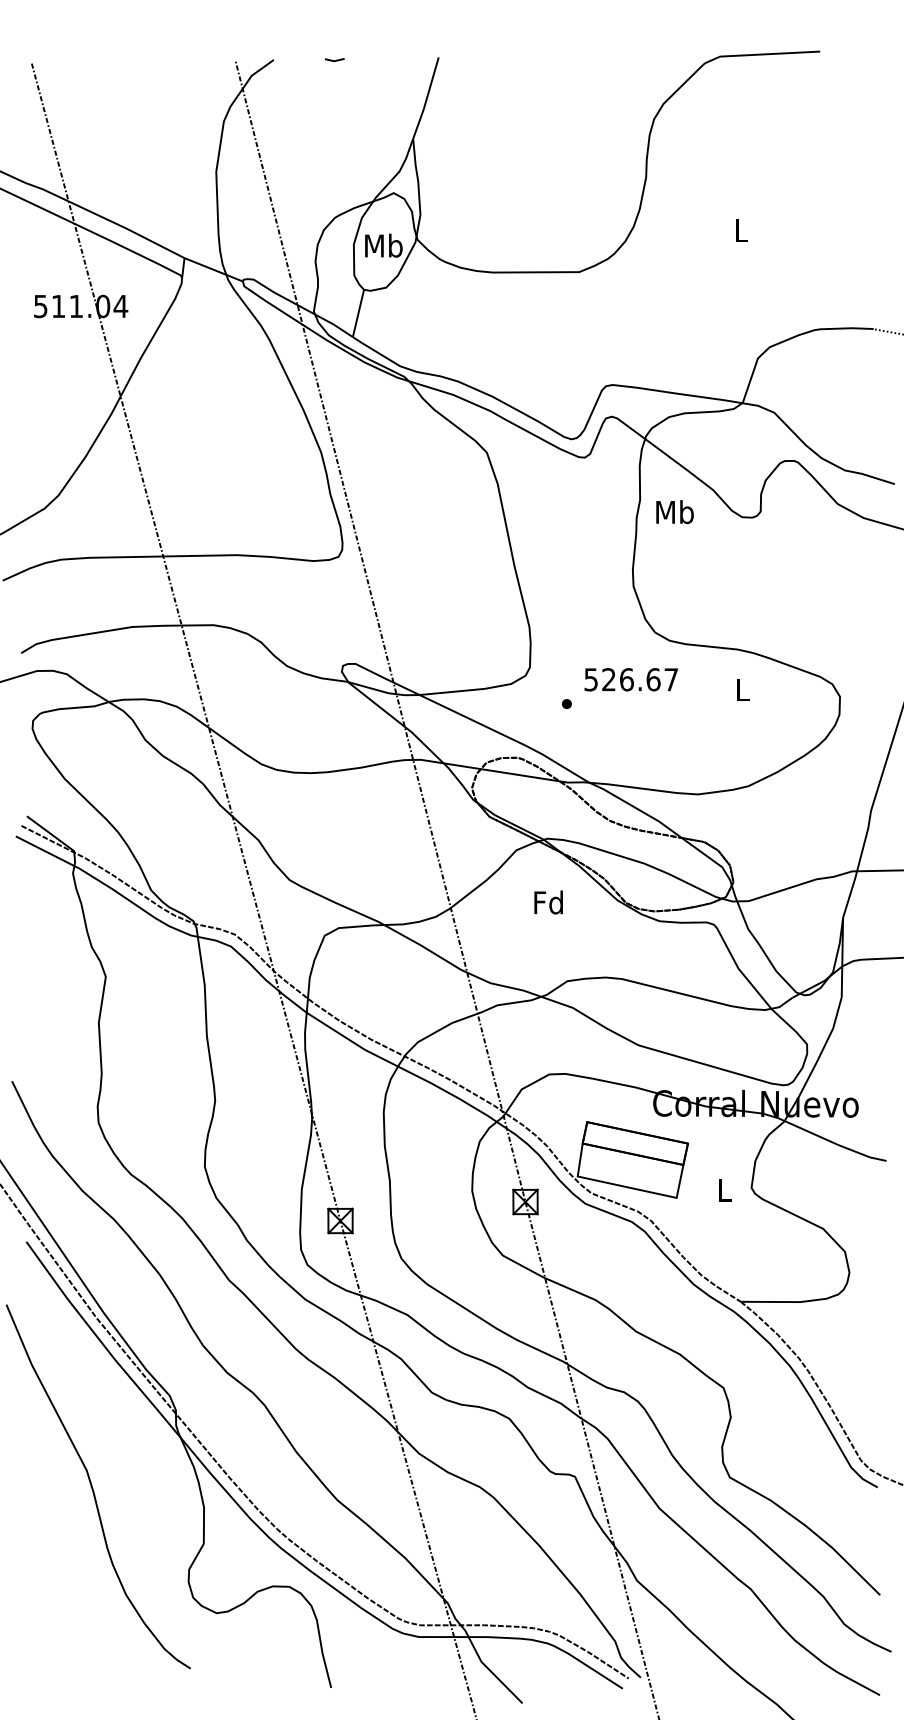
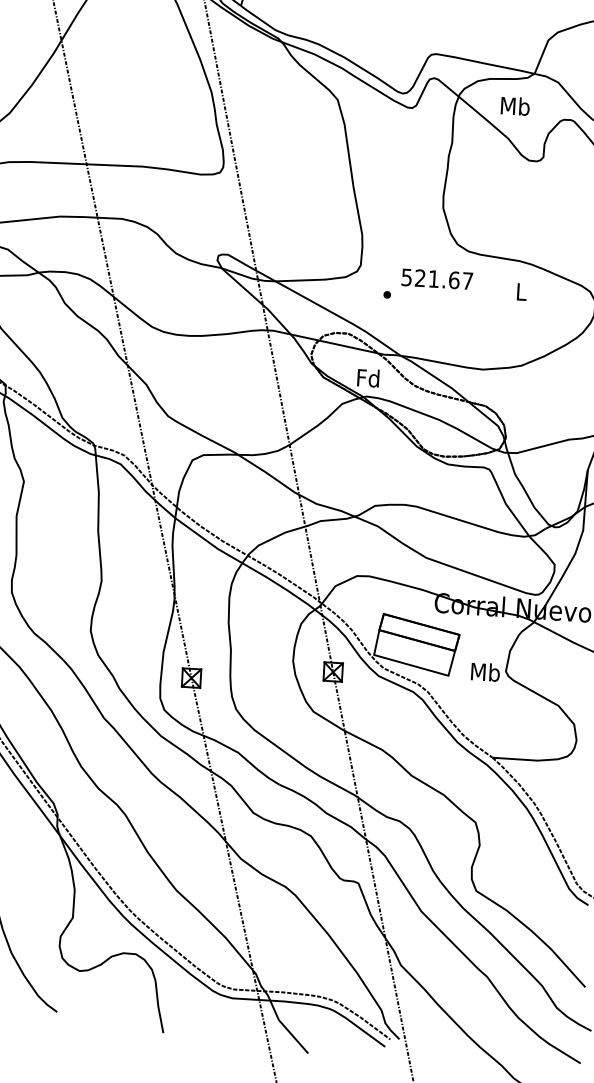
text: (674, 512) -> (515, 106), moved
text: (626, 679) -> (433, 278), 526.67 -> 521.67
text: (548, 902) -> (368, 378), moved
text: (724, 1190) -> (485, 672), L -> Mb

